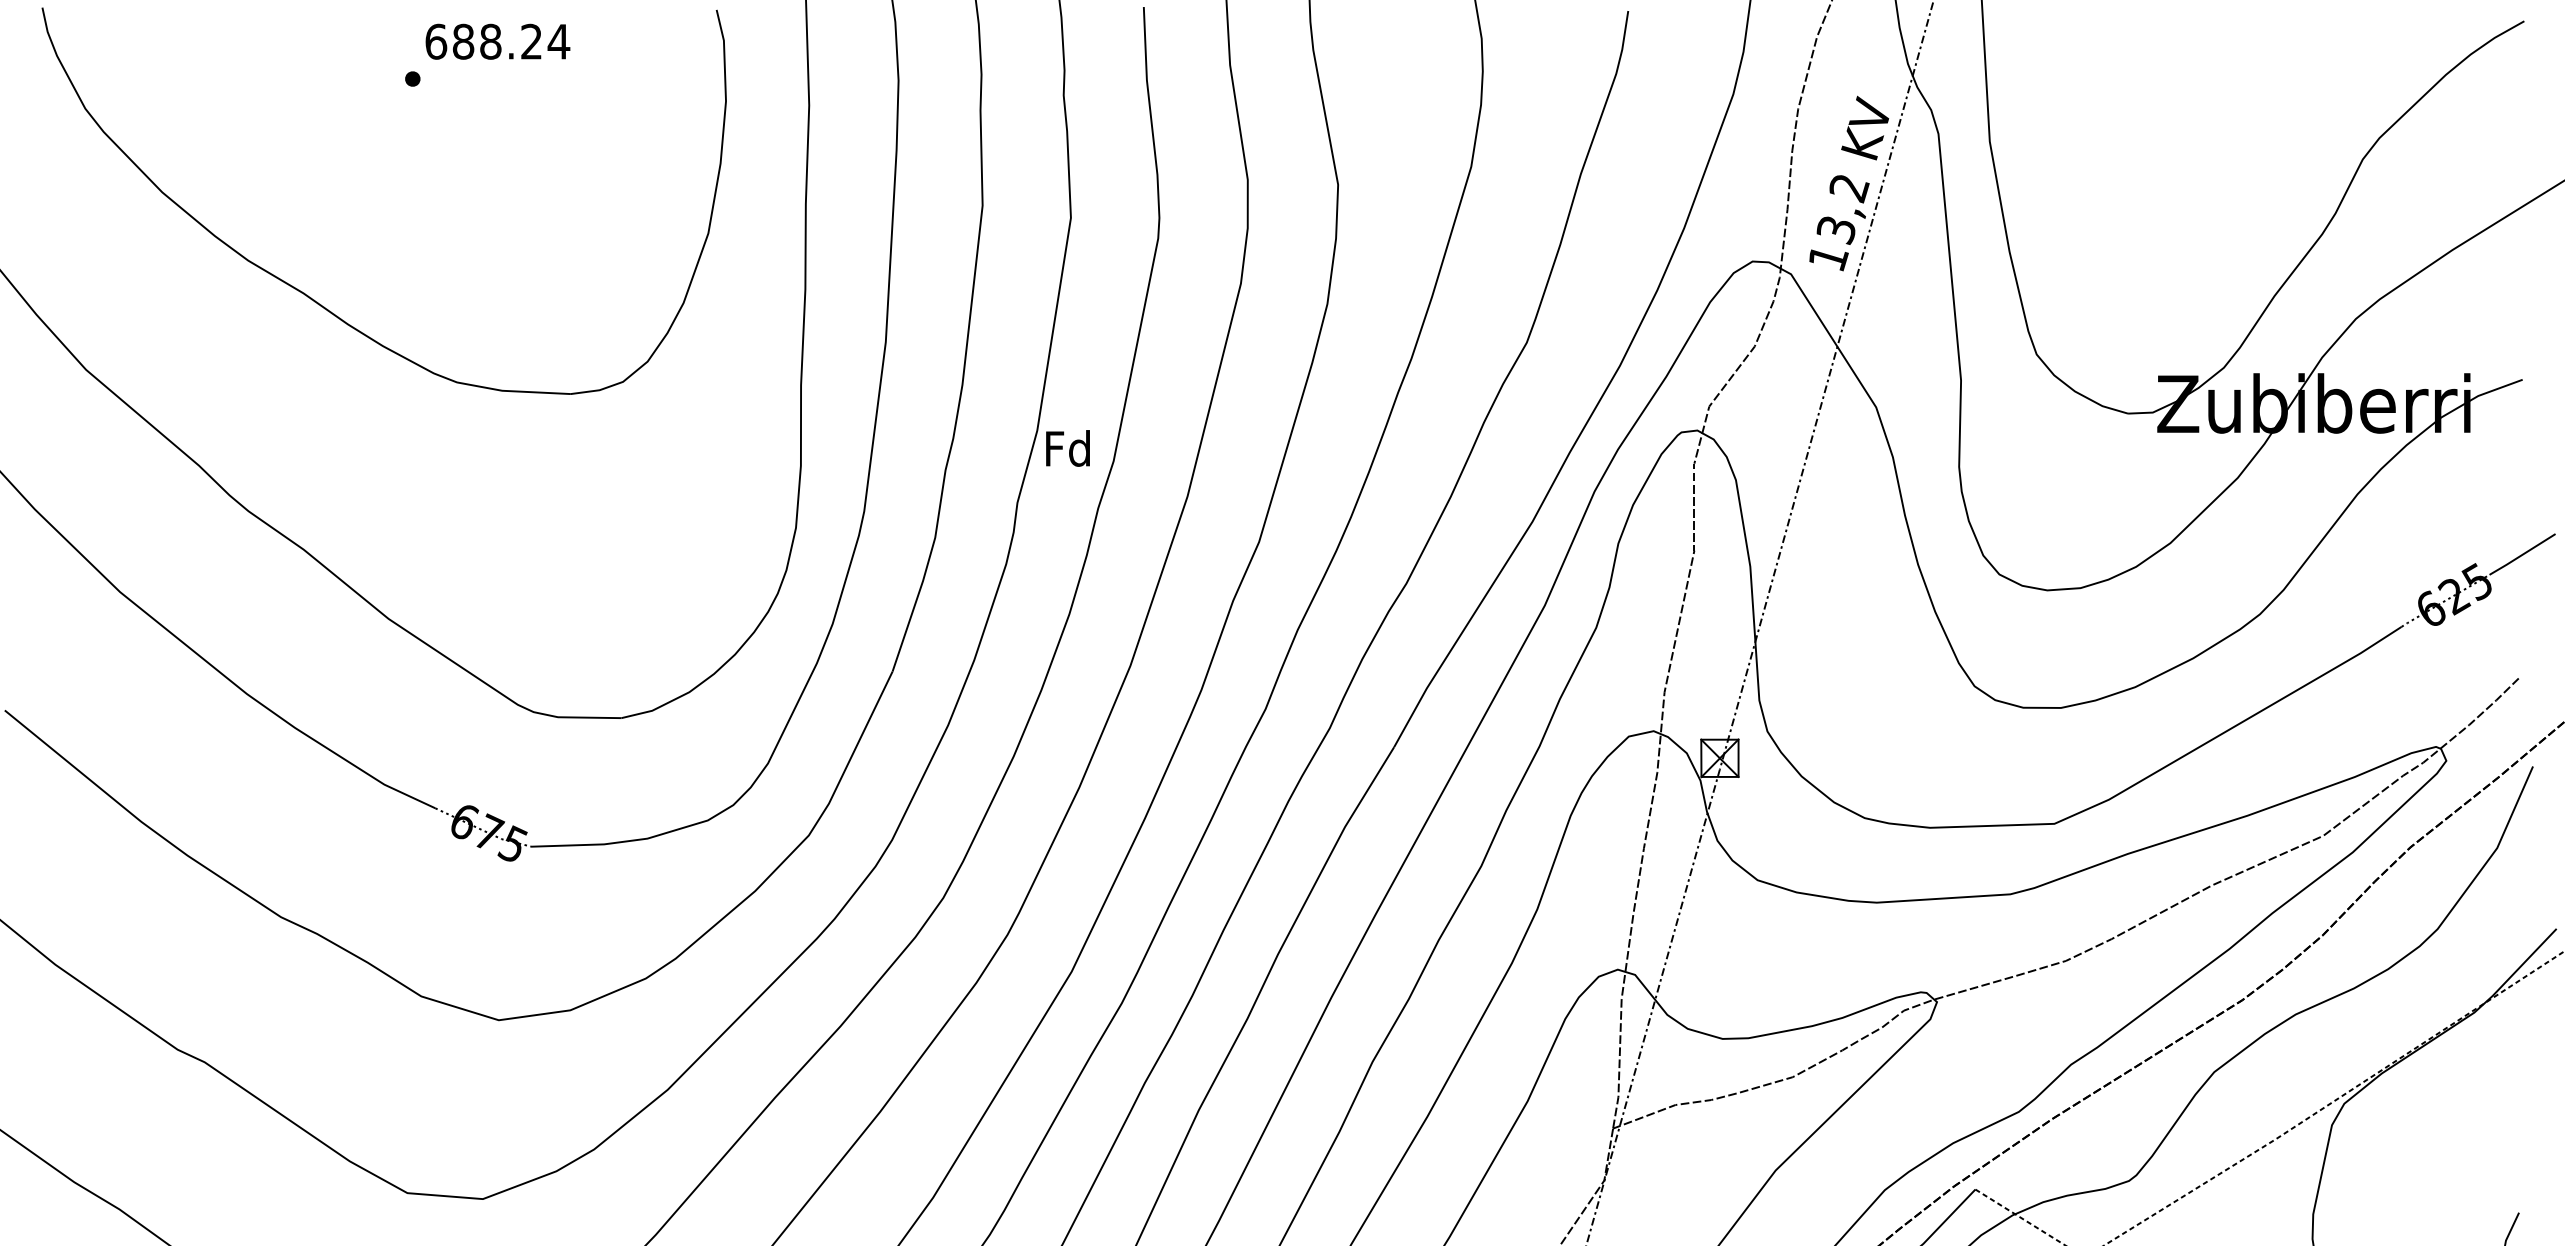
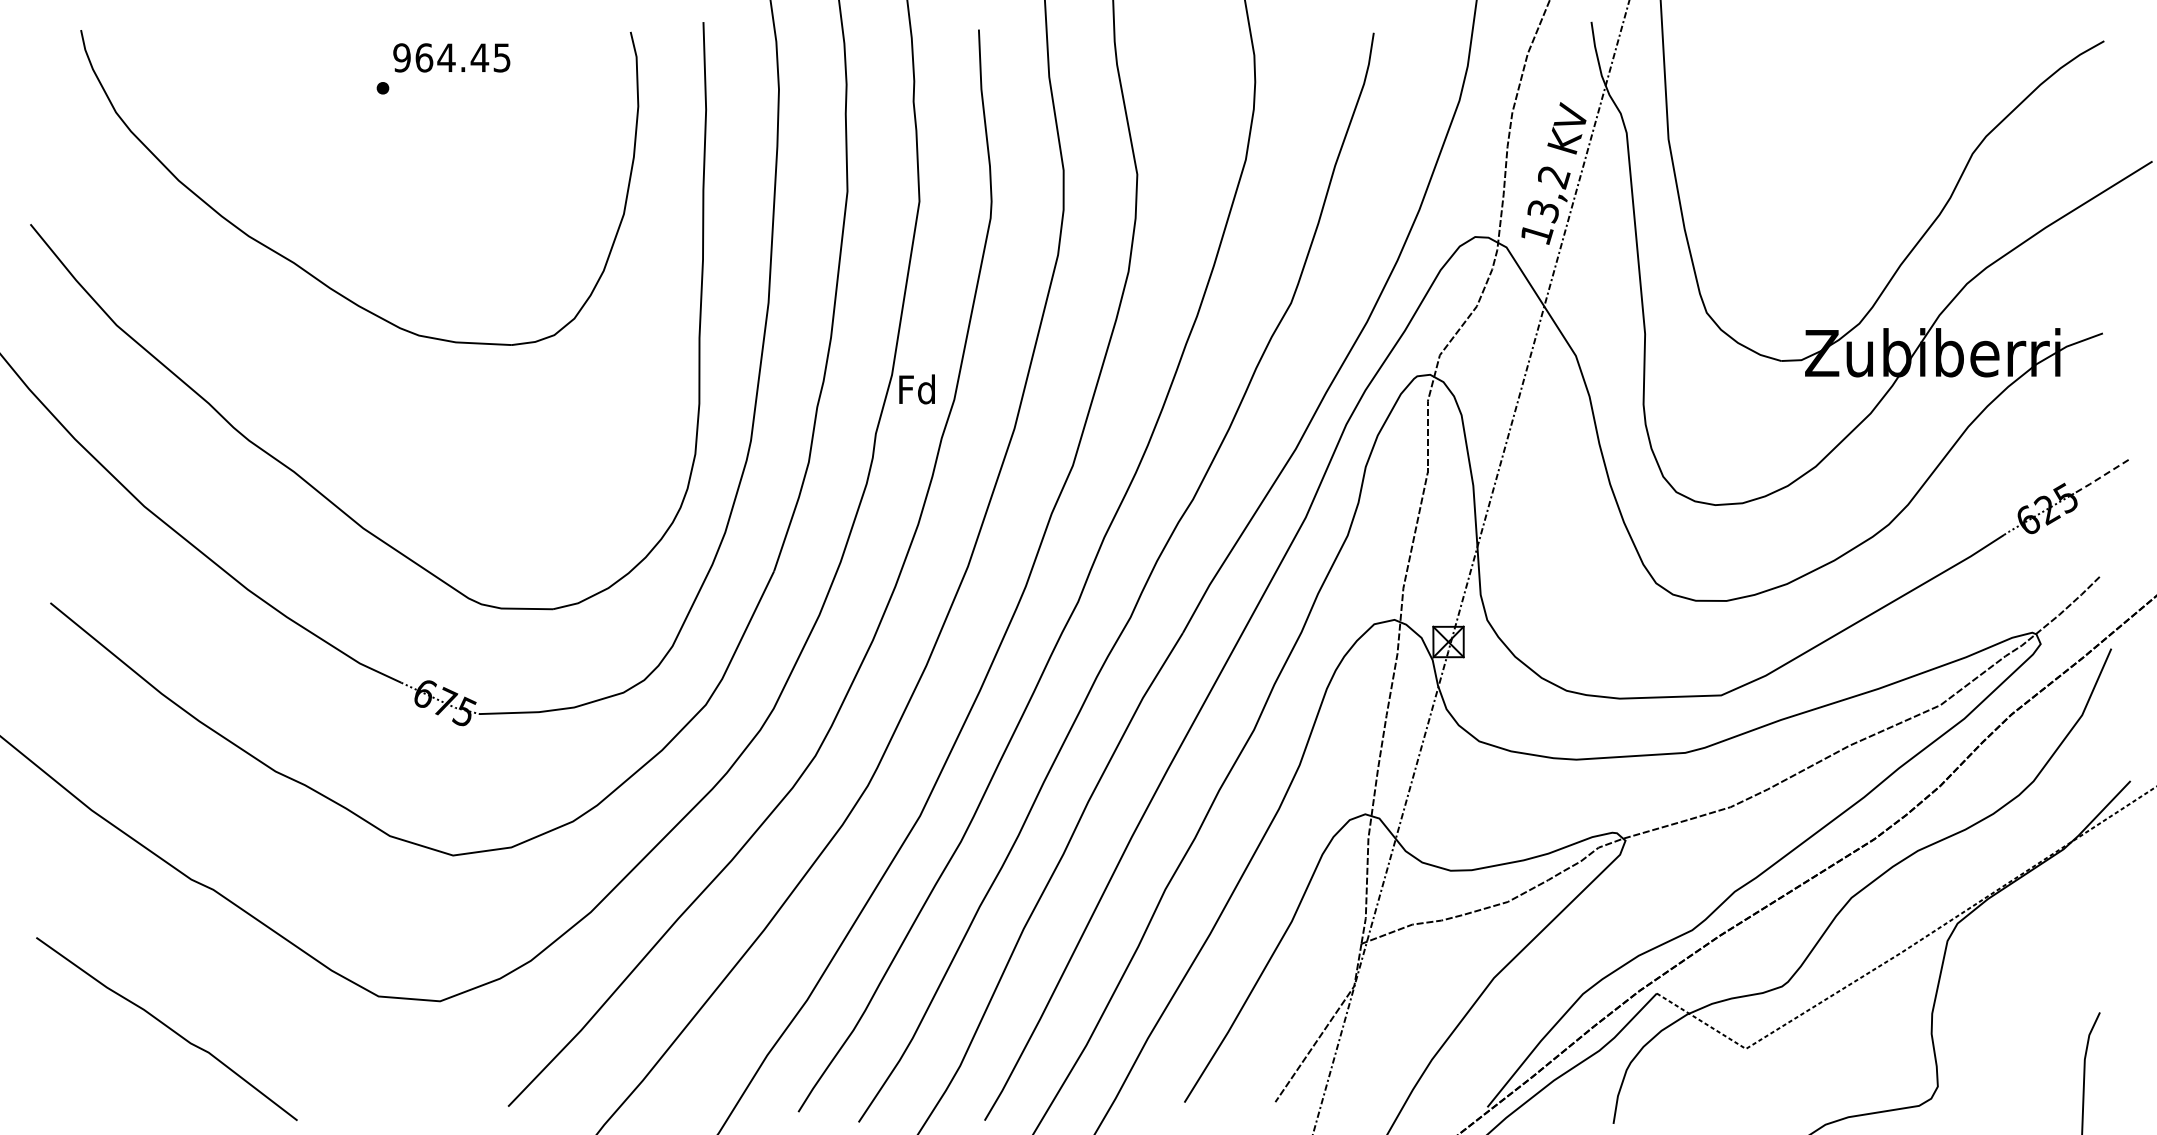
text: (498, 41) -> (452, 57), 688.24 -> 964.45
line: (2522, 555) -> (2102, 476), solid -> dashed

